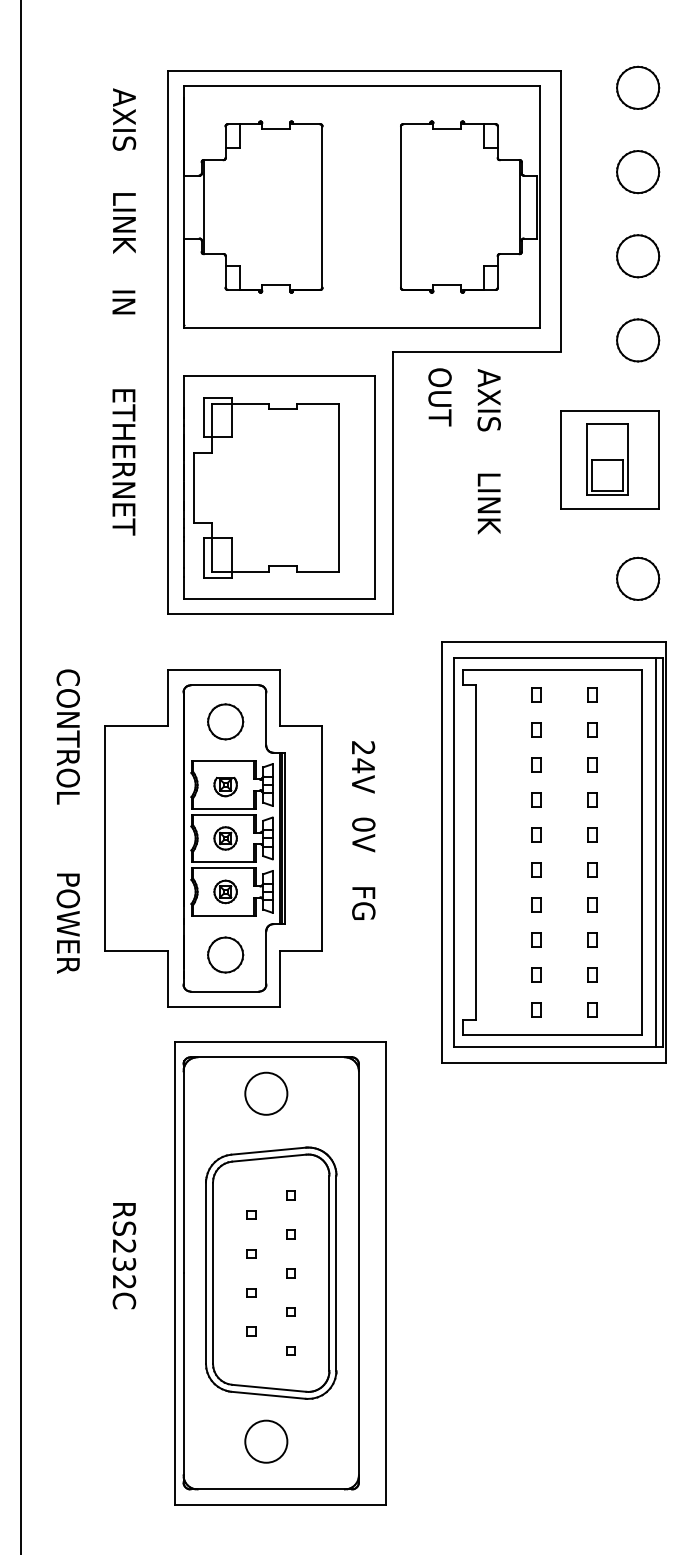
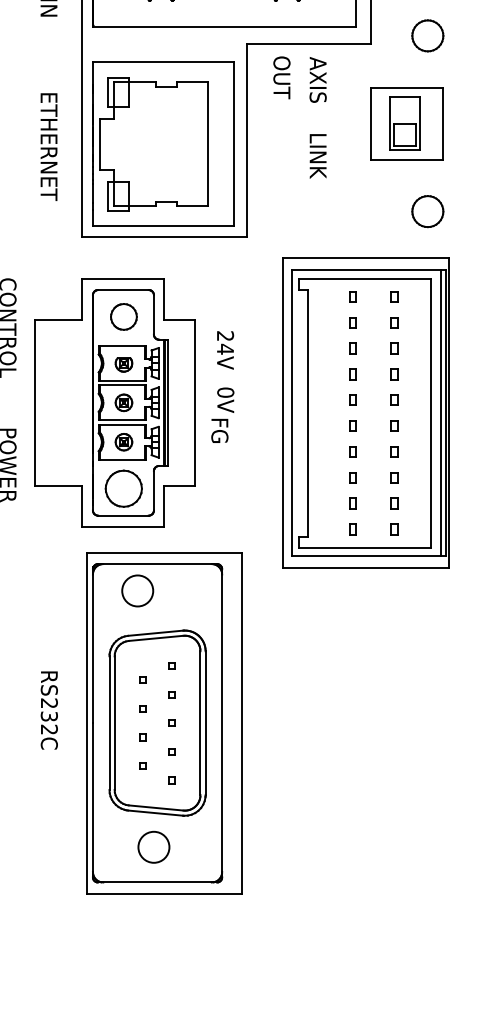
text: (123, 462) -> (48, 147), moved
text: (363, 903) -> (219, 430), moved
part: (225, 954) -> (123, 488), size x1.4
circle: (266, 1093) -> (137, 590), moved

